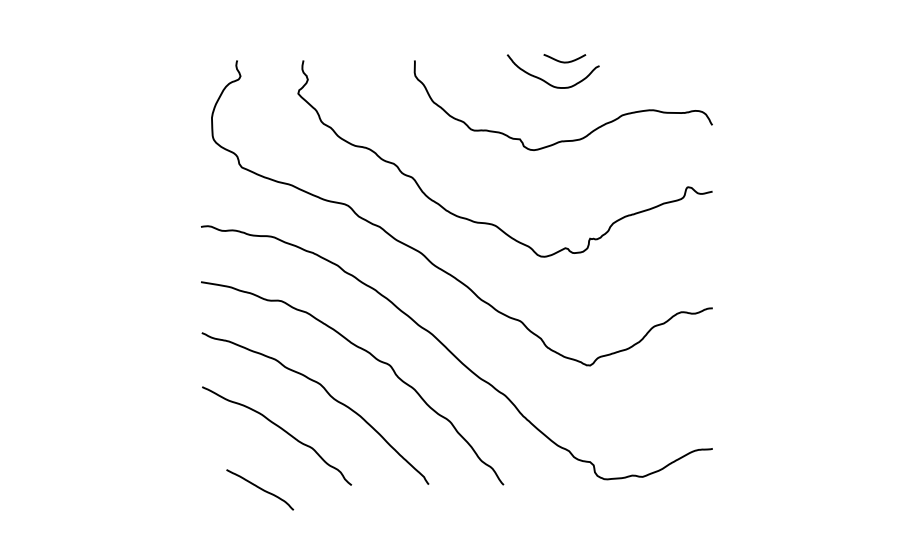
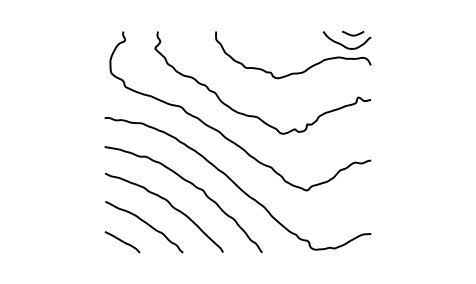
part: (552, 69) -> (346, 39), moved
curve: (260, 490) -> (122, 242), moved

